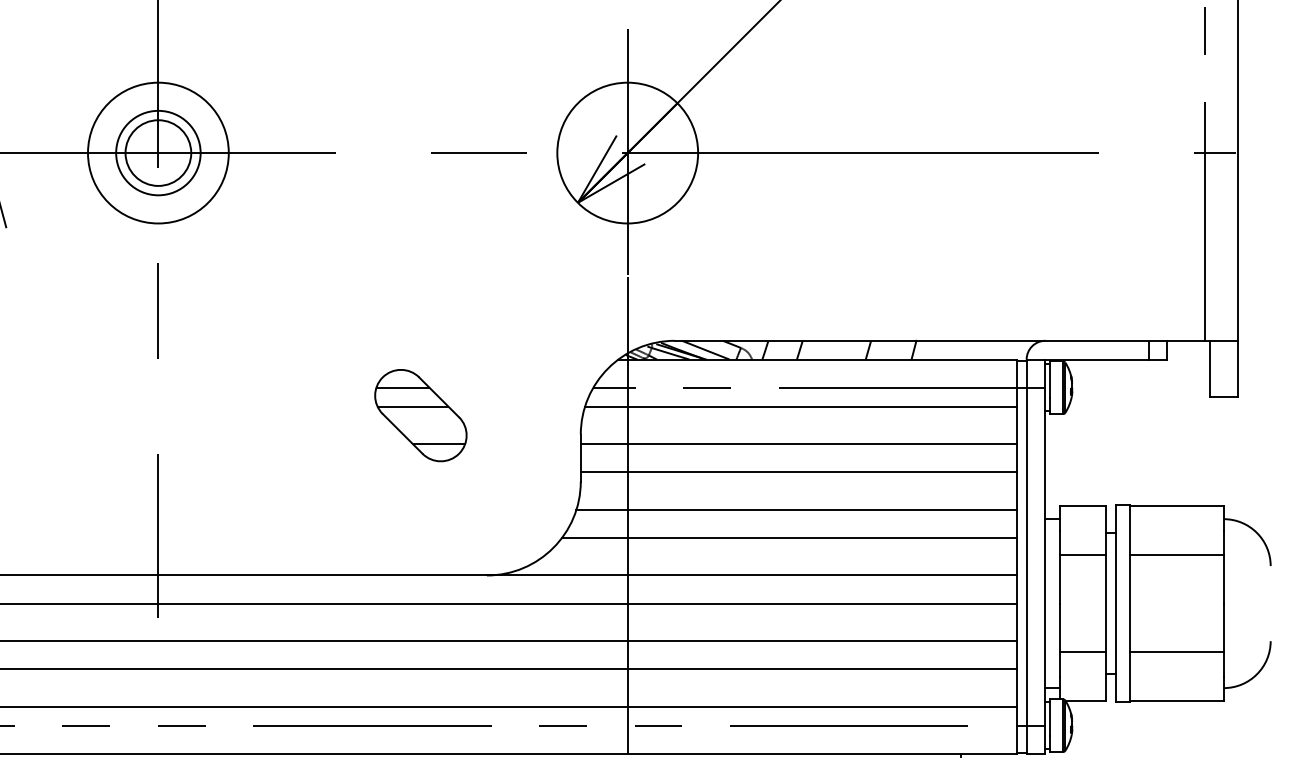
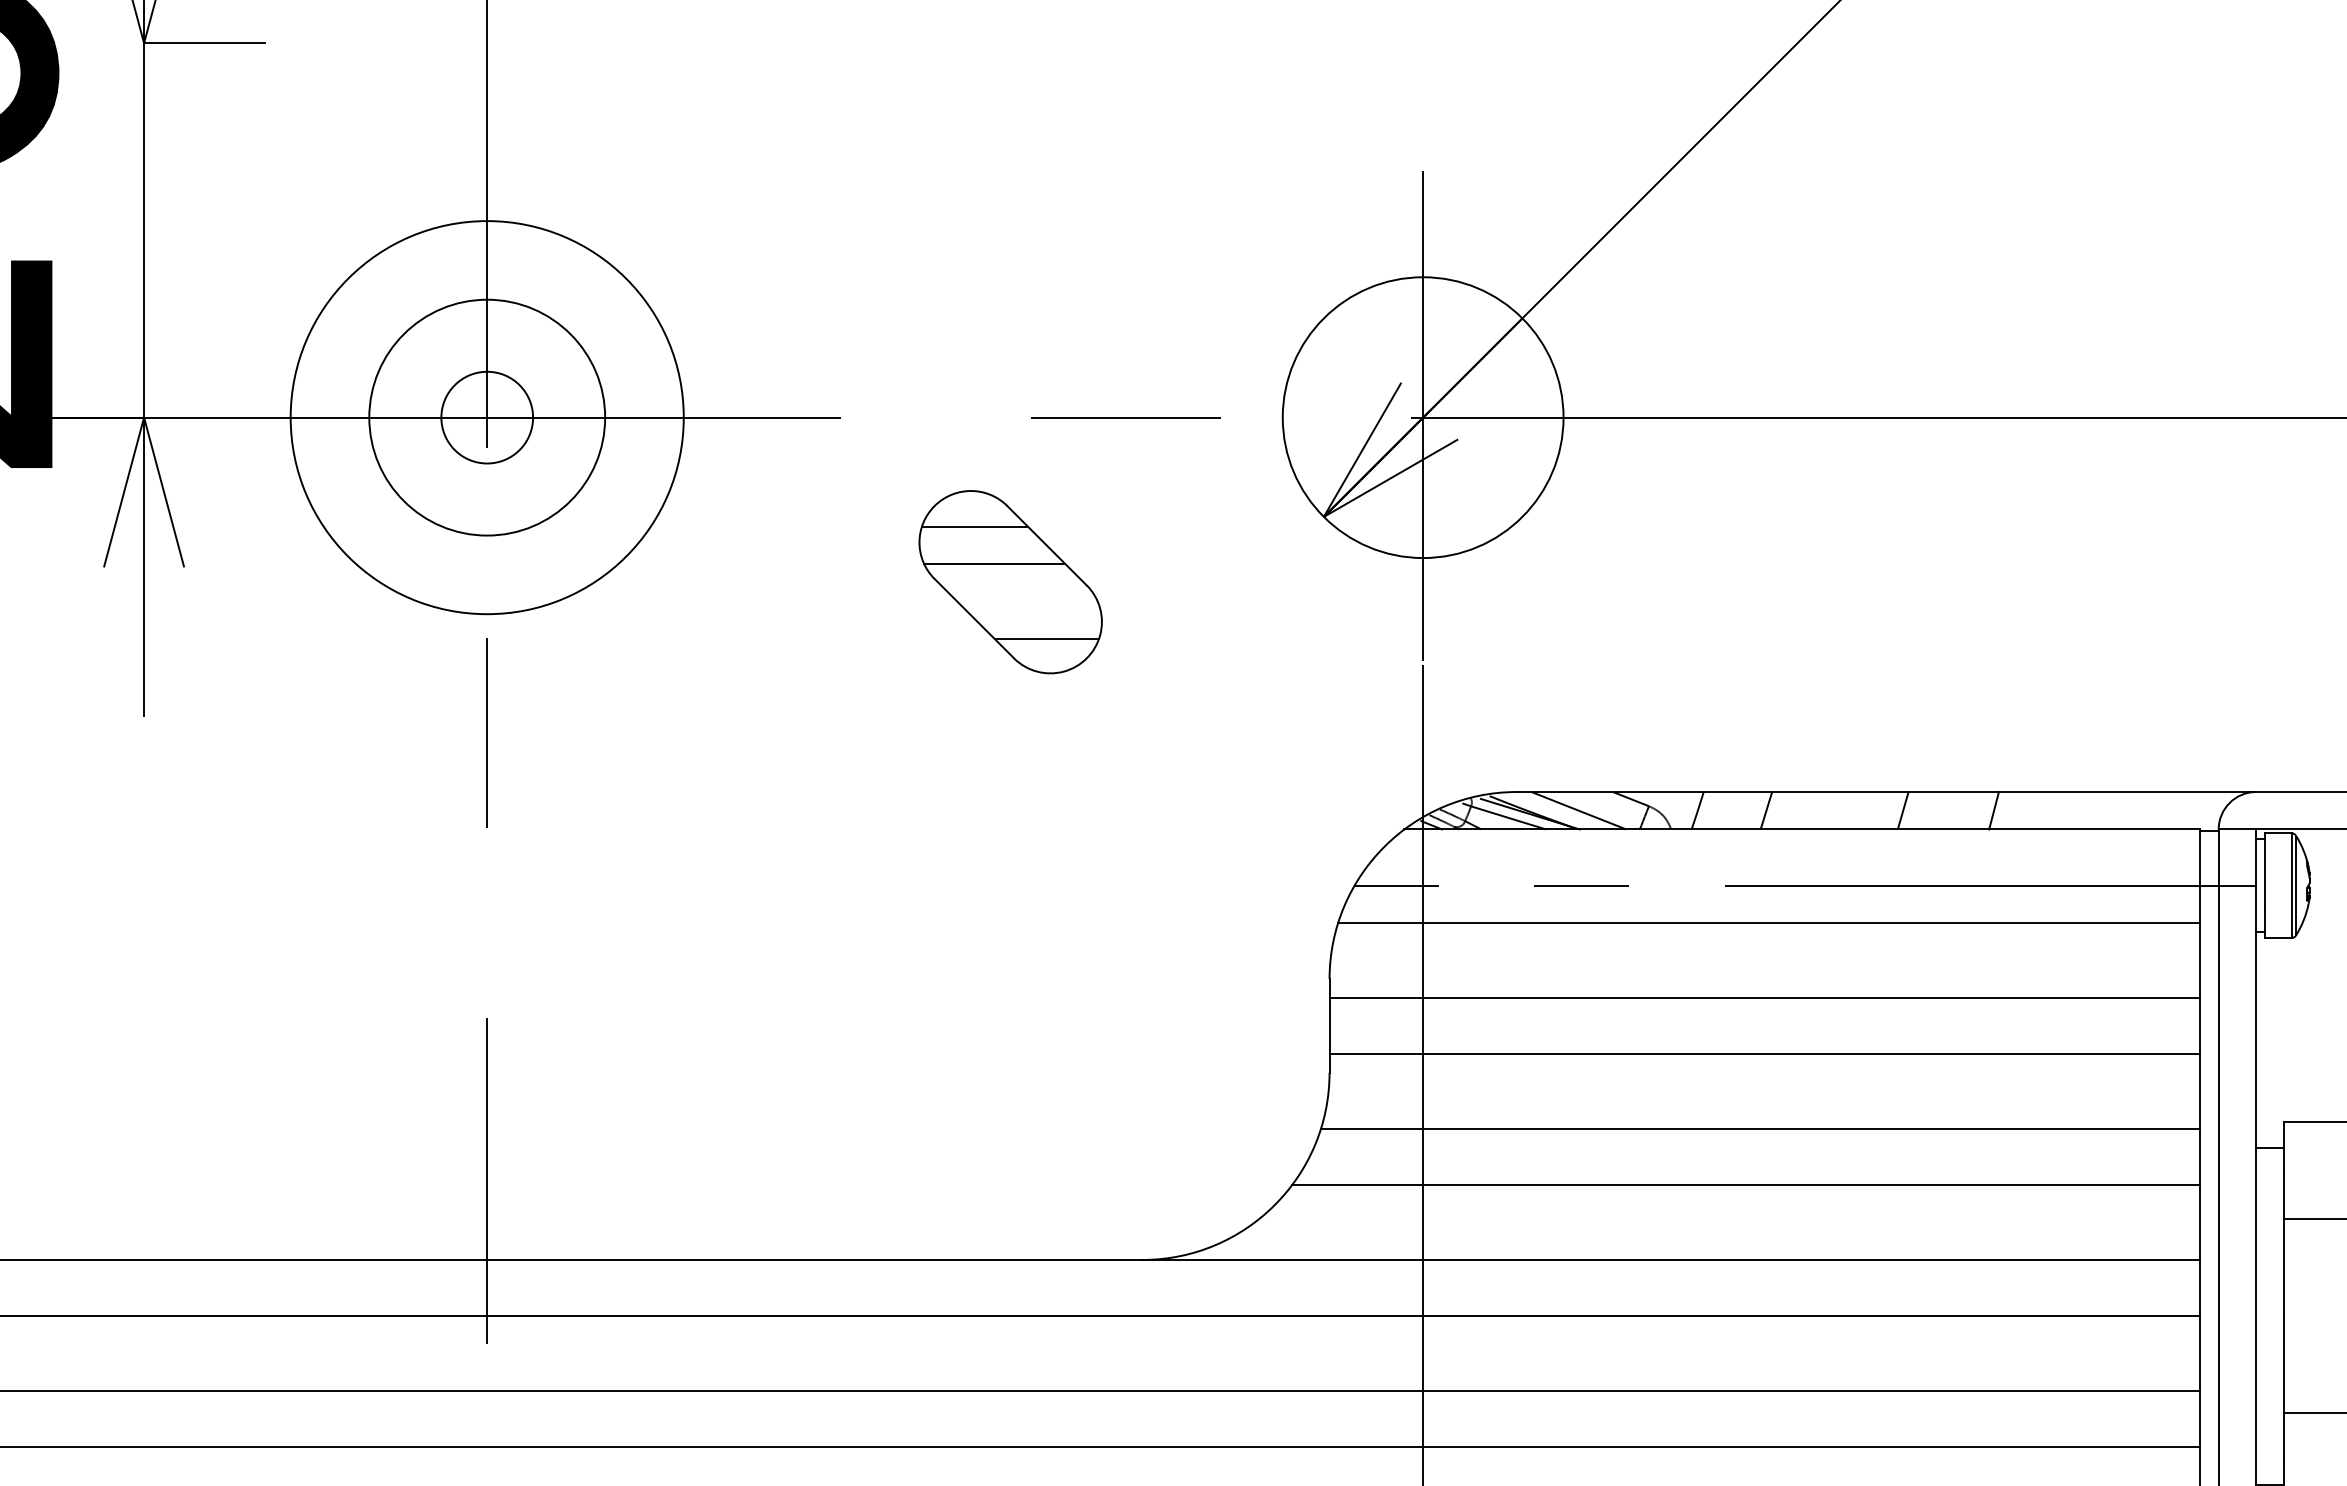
circle: (158, 152) -> (487, 416), size x0.7
circle: (158, 152) -> (487, 416), size x1.4
circle: (158, 152) -> (487, 416), size x1.4
part: (420, 415) -> (1009, 581), moved

